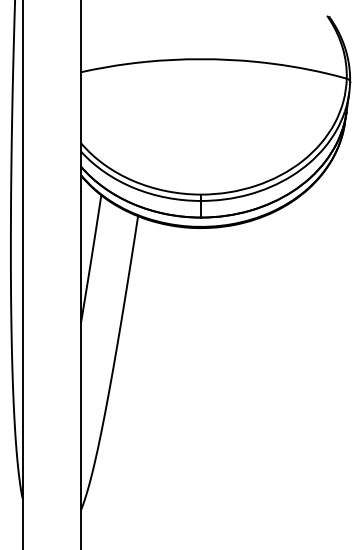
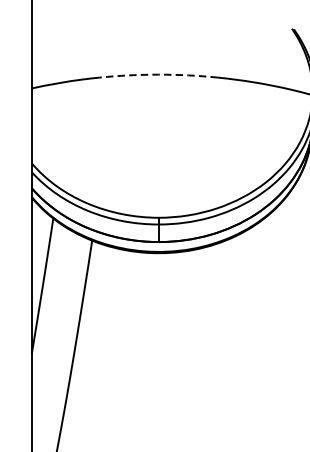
arc: (201, 59) -> (159, 74), solid -> dashed

